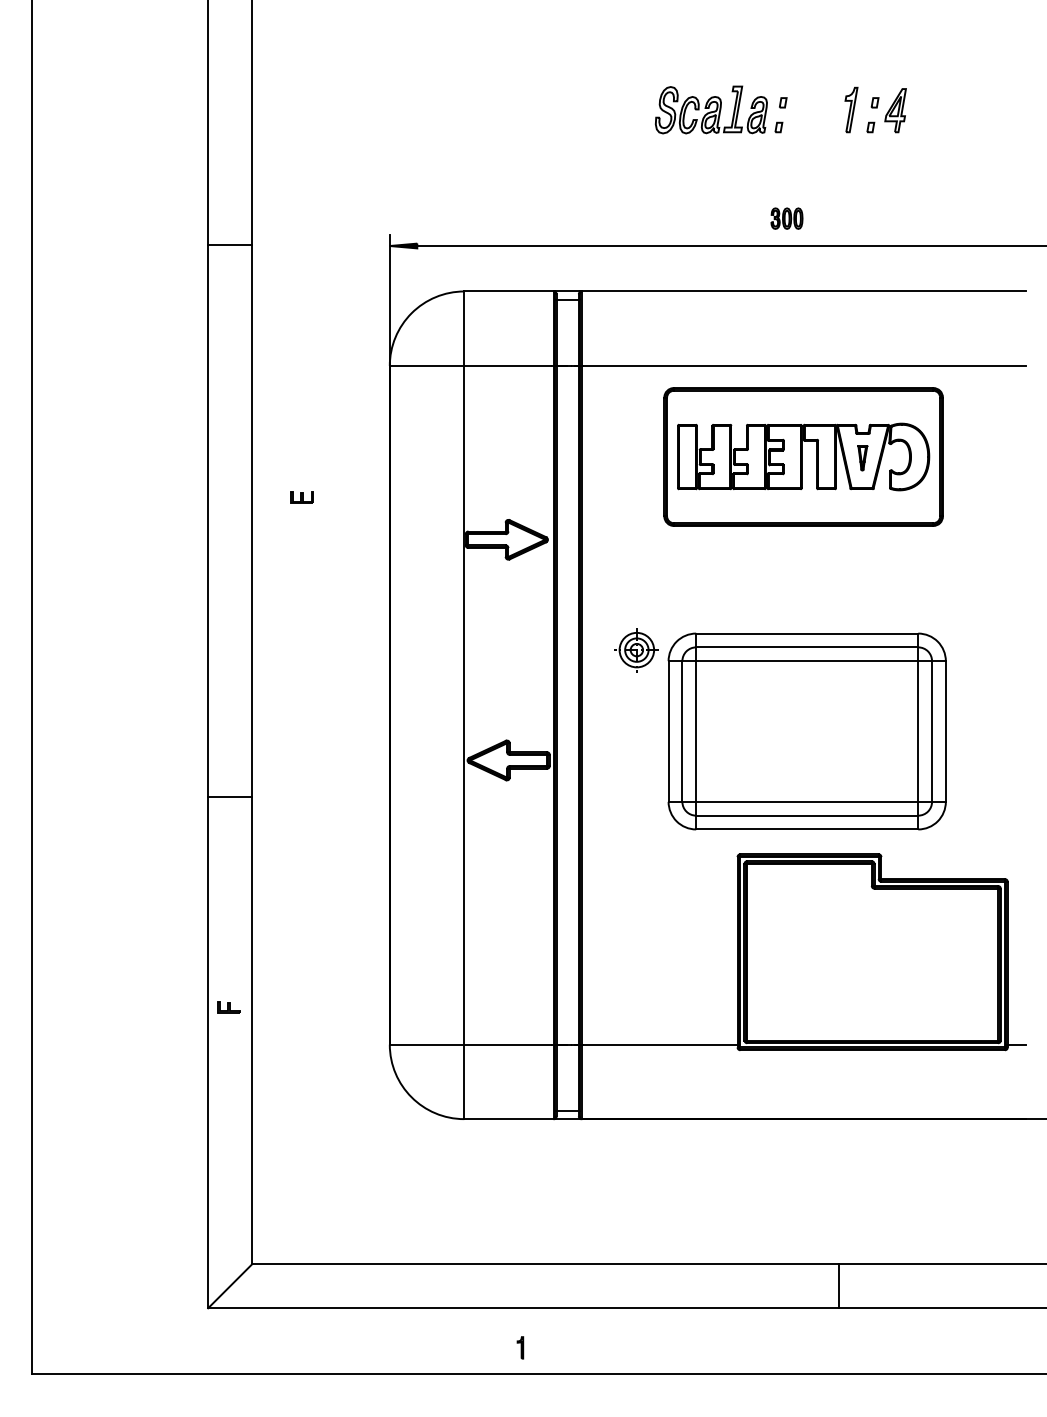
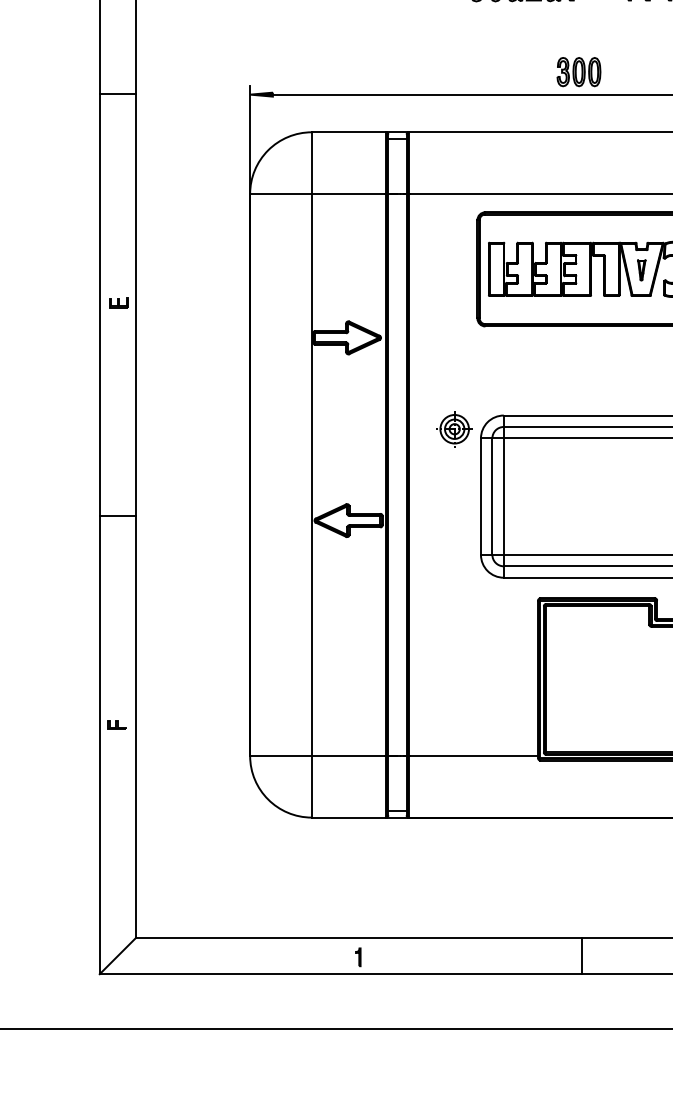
part: (786, 218) -> (578, 71), size x1.67
part: (301, 497) -> (118, 302), moved
line: (230, 796) -> (118, 515), moved
line: (839, 1286) -> (581, 956), moved
part: (520, 1347) -> (358, 957), moved

